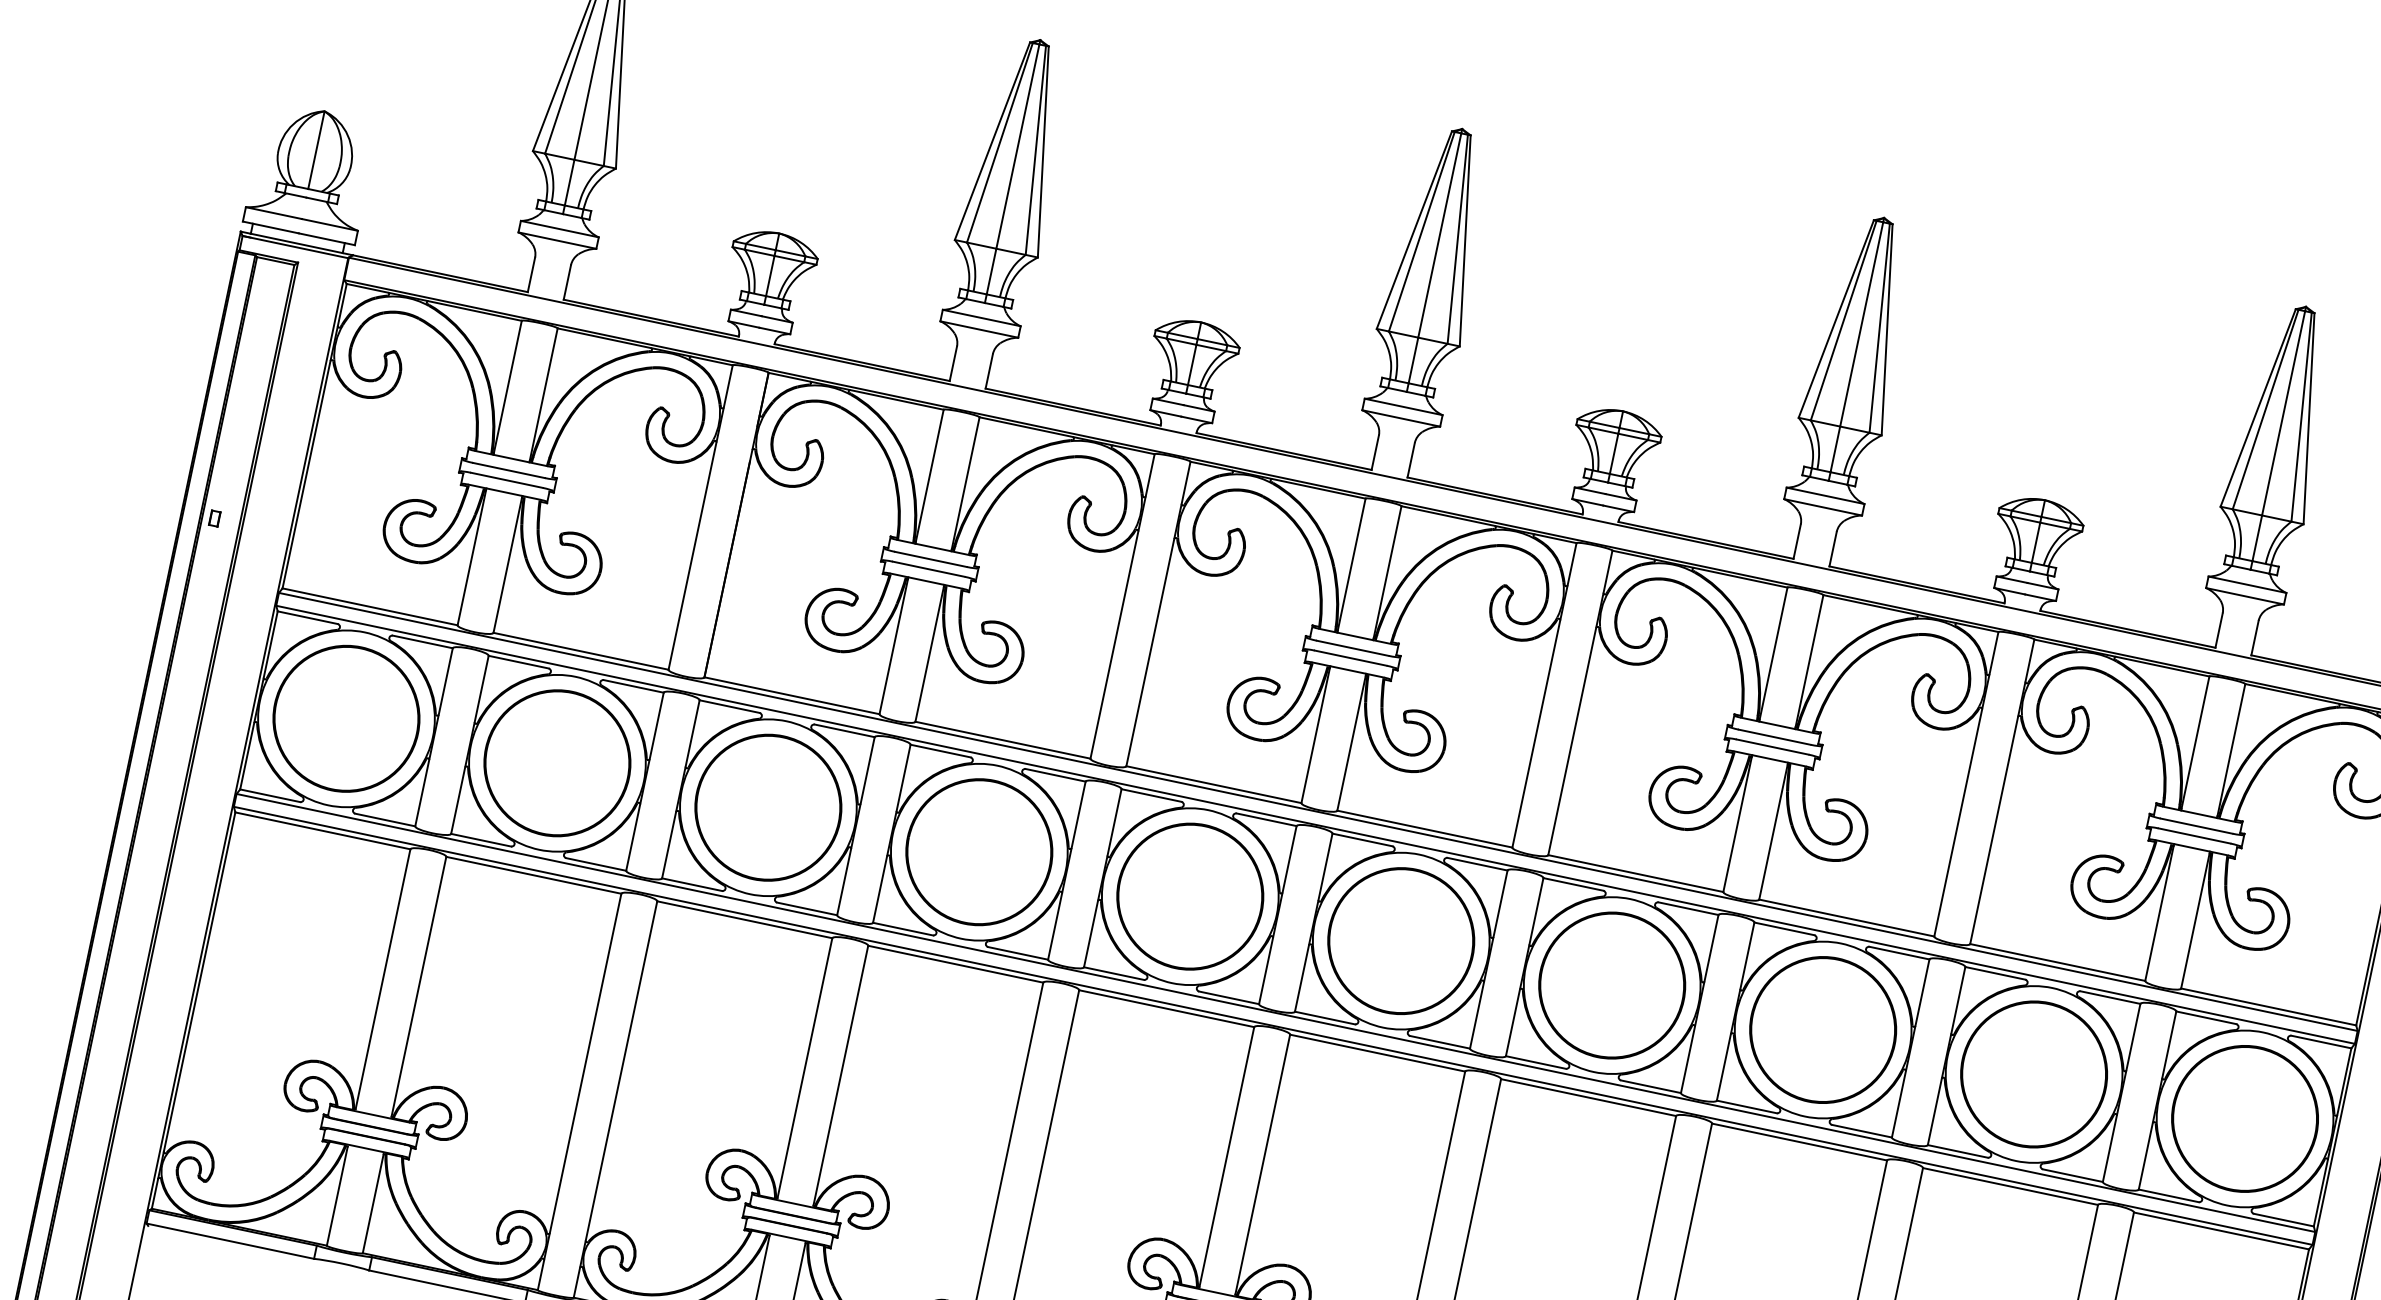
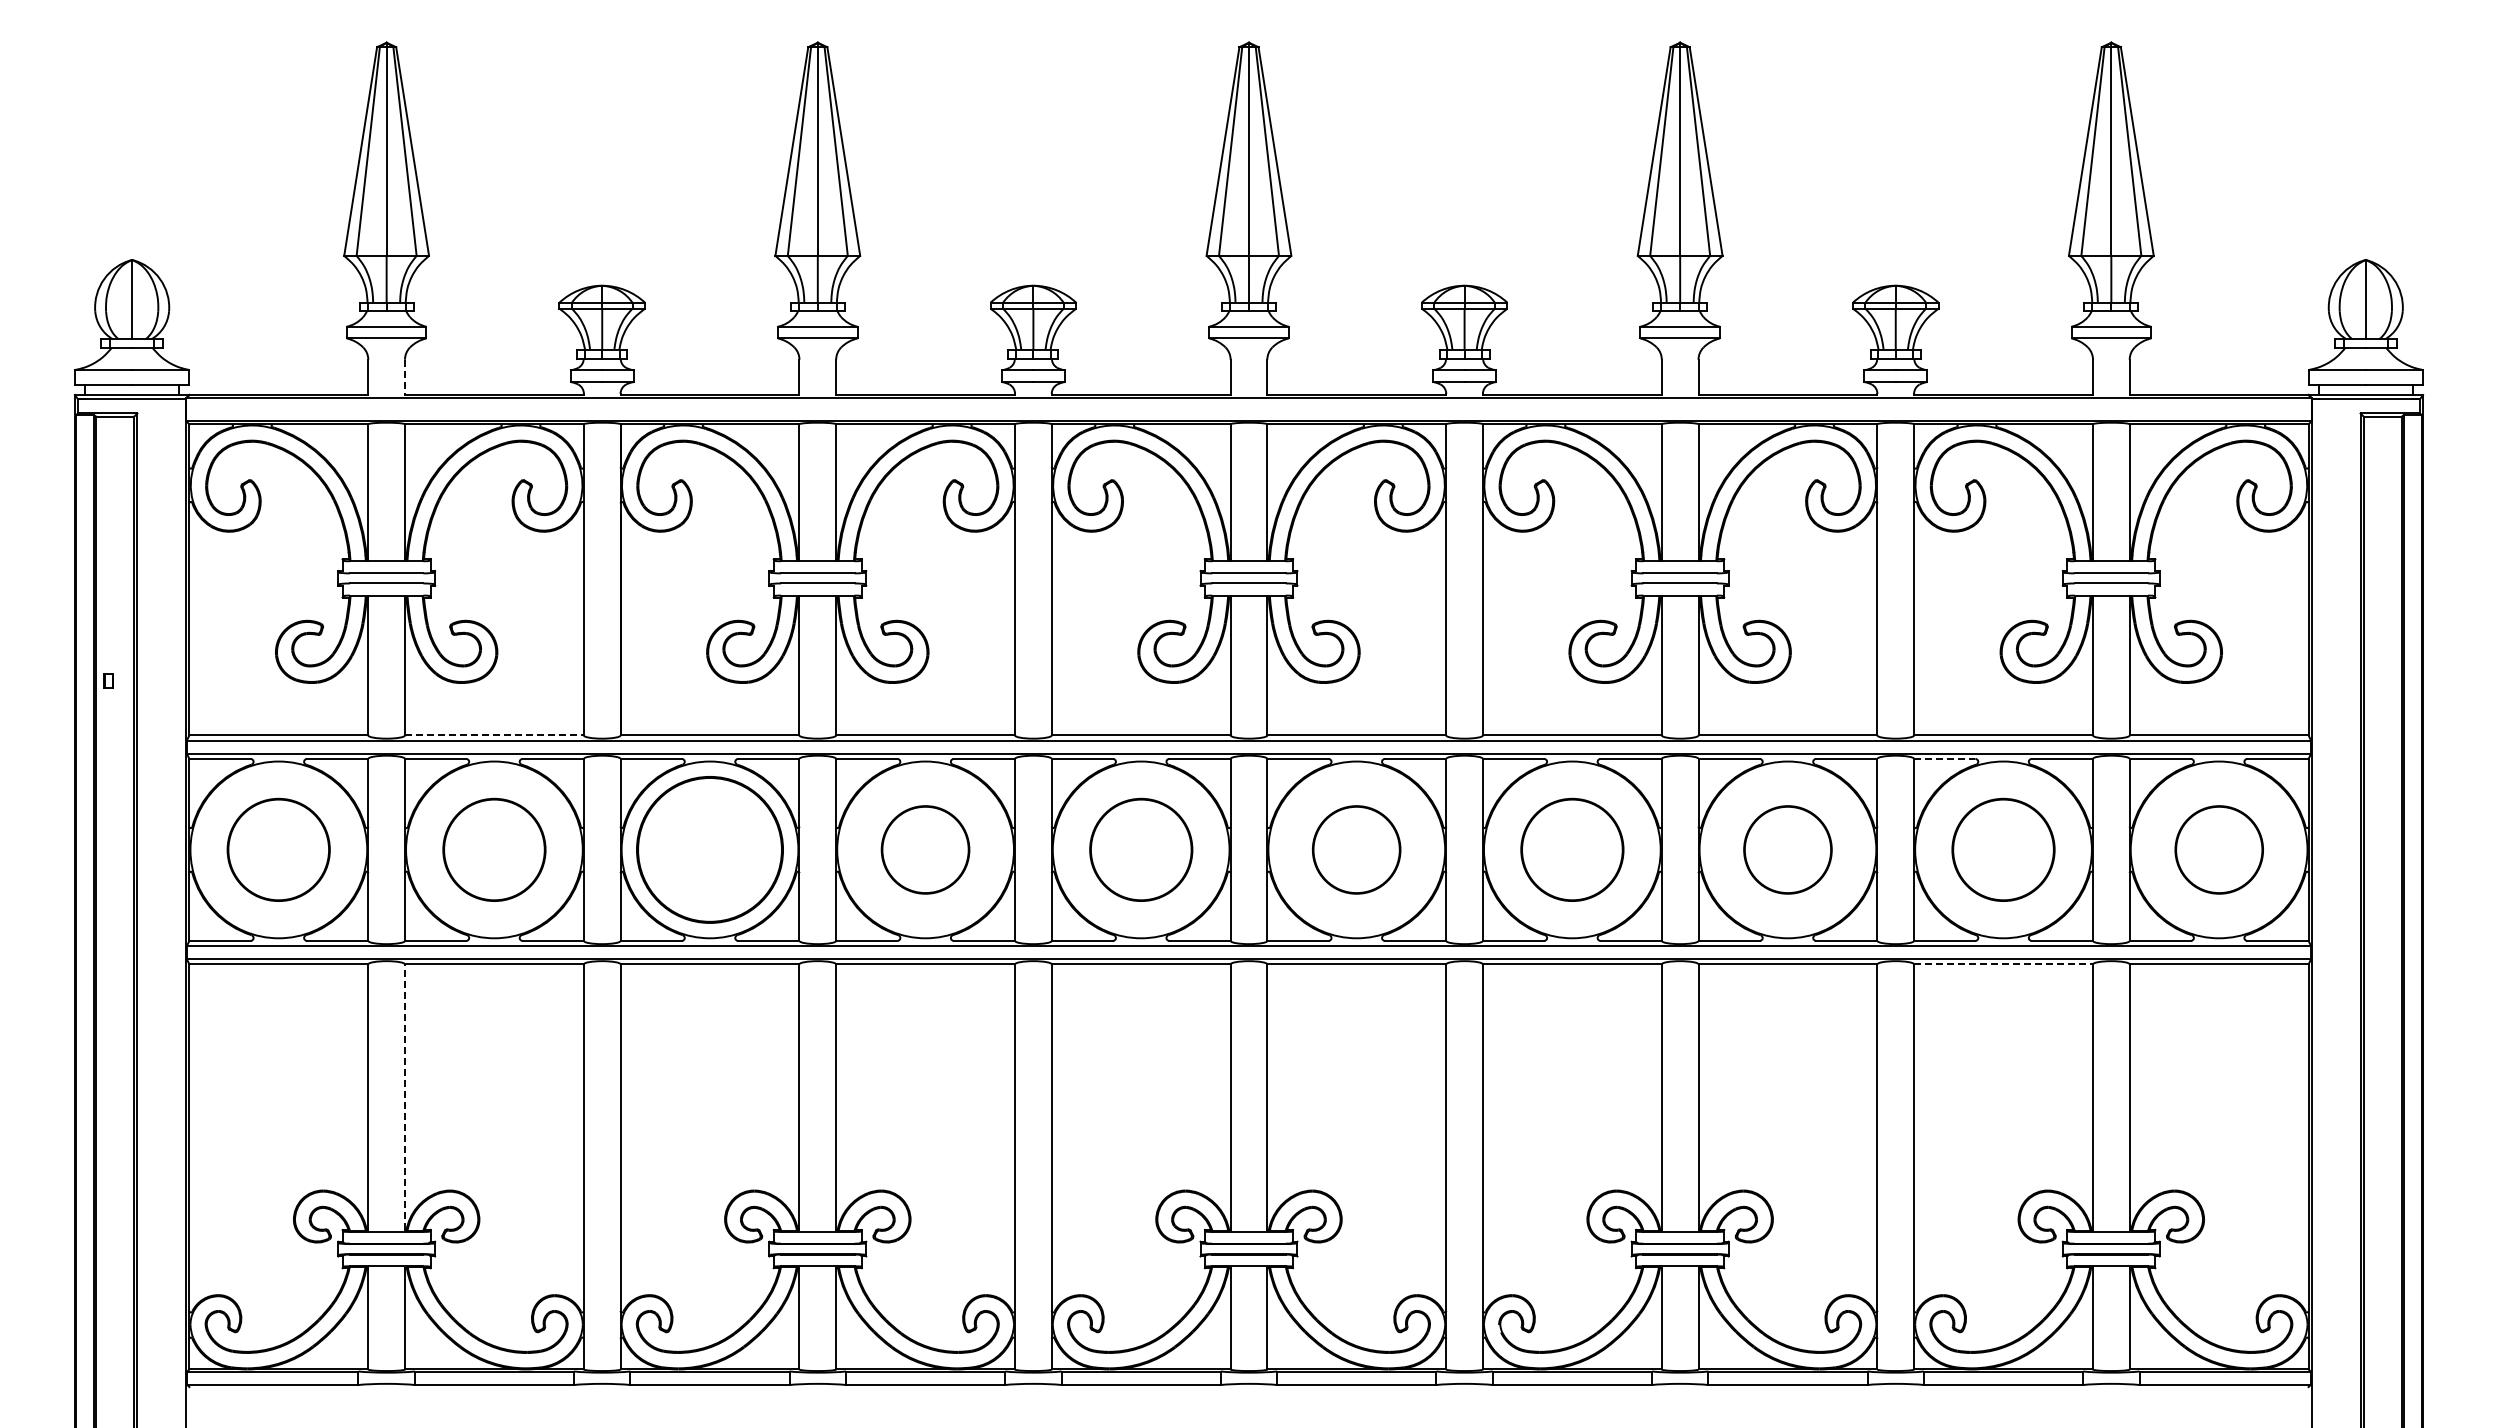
line: (566, 282) -> (404, 377), solid -> dashed
line: (581, 651) -> (494, 735), solid -> dashed
part: (346, 718) -> (278, 849), size x0.7
circle: (557, 762) -> (494, 849), size x0.7
circle: (979, 851) -> (925, 849), size x0.6
circle: (1190, 896) -> (1141, 849), size x0.7
circle: (1401, 940) -> (1356, 849), size x0.6
line: (1995, 972) -> (1944, 758), solid -> dashed
circle: (1612, 985) -> (1572, 849), size x0.7
line: (418, 987) -> (404, 1097), solid -> dashed
circle: (1822, 1029) -> (1787, 849), size x0.6
circle: (2034, 1074) -> (2003, 849), size x0.7
part: (2245, 1118) -> (2219, 849), size x0.6
line: (2011, 1186) -> (2004, 964), solid -> dashed

